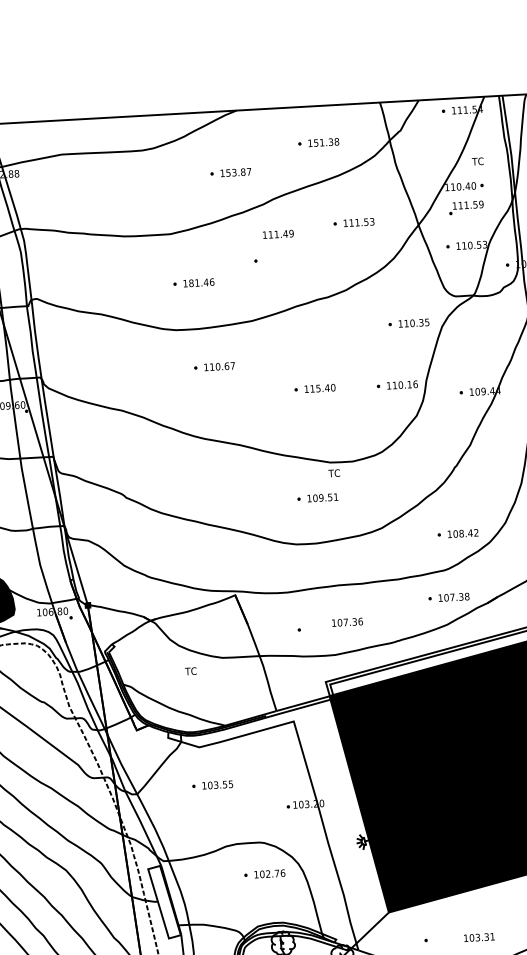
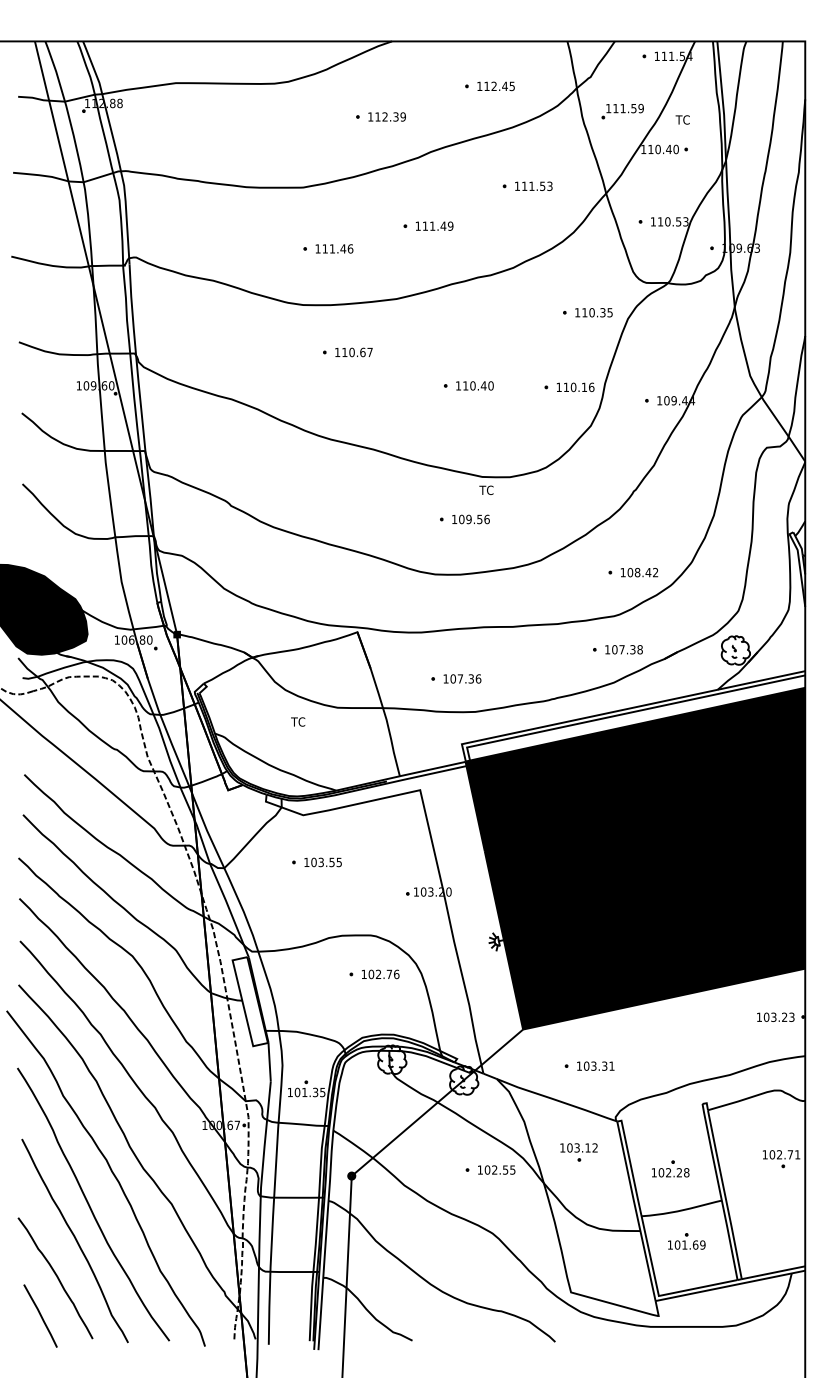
text: (326, 142) -> (499, 86), 151.38 -> 112.45
text: (238, 172) -> (390, 116), 153.87 -> 112.39
part: (466, 207) -> (622, 111), moved
text: (278, 233) -> (434, 225), moved
text: (190, 282) -> (324, 248), 181.46 -> 111.46
text: (318, 388) -> (472, 385), 115.40 -> 110.40
text: (335, 497) -> (486, 519), 109.51 -> 109.56
text: (347, 621) -> (462, 678), moved
text: (479, 936) -> (595, 1065), moved

